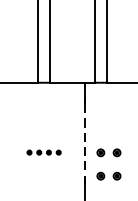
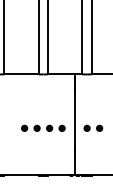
line: (84, 142) -> (74, 120), dashed -> solid
part: (44, 151) -> (43, 127), size x1.67
part: (109, 175) -> (93, 145), removed

